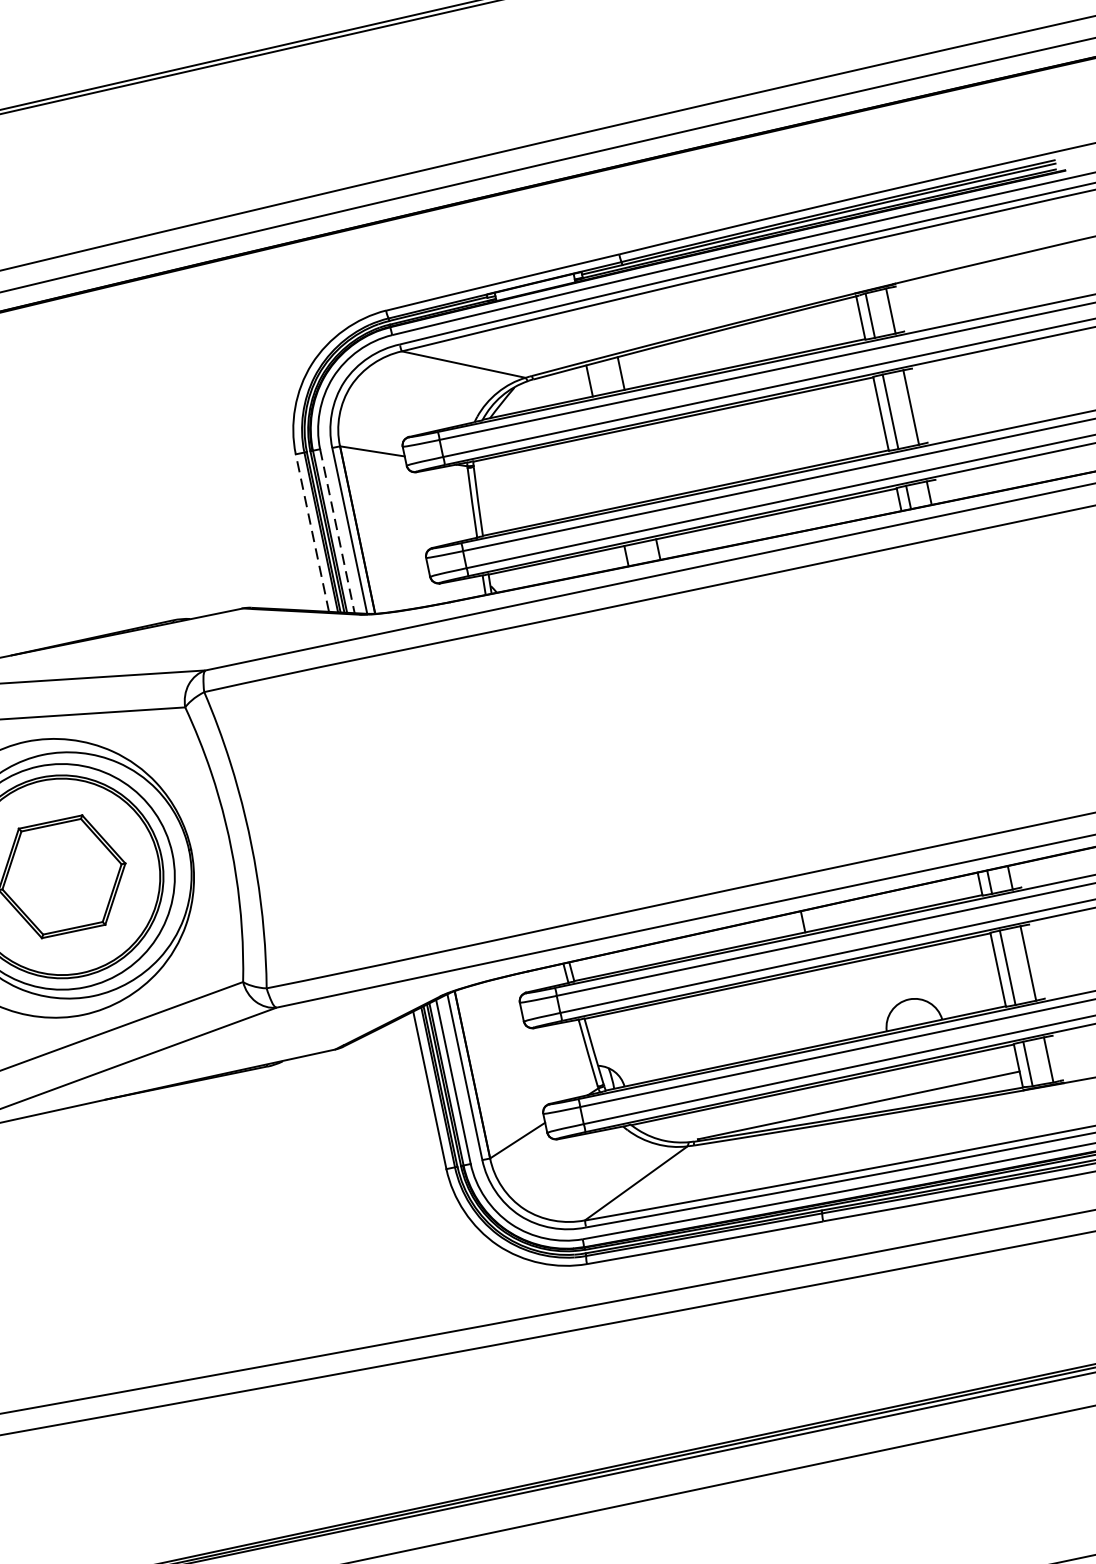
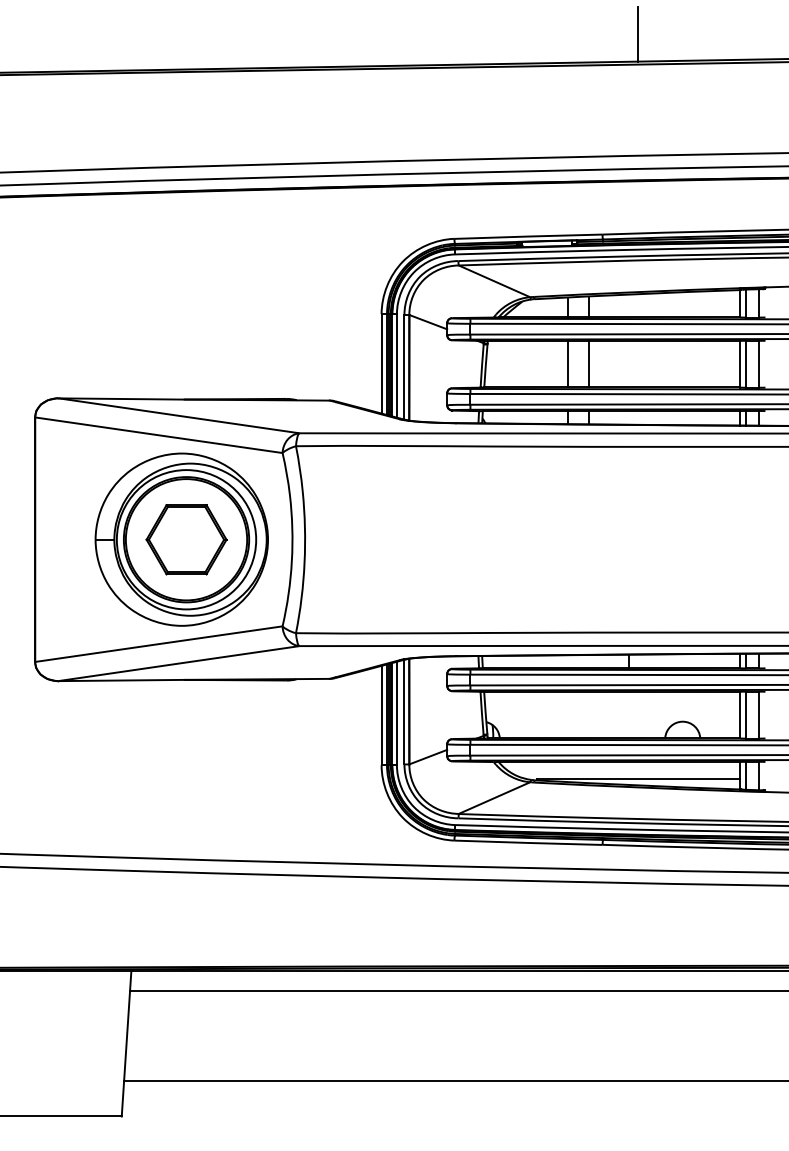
line: (640, 464) -> (588, 364), added
line: (608, 471) -> (568, 364), added
line: (336, 530) -> (396, 365), dashed -> solid
line: (312, 532) -> (381, 363), dashed -> solid

